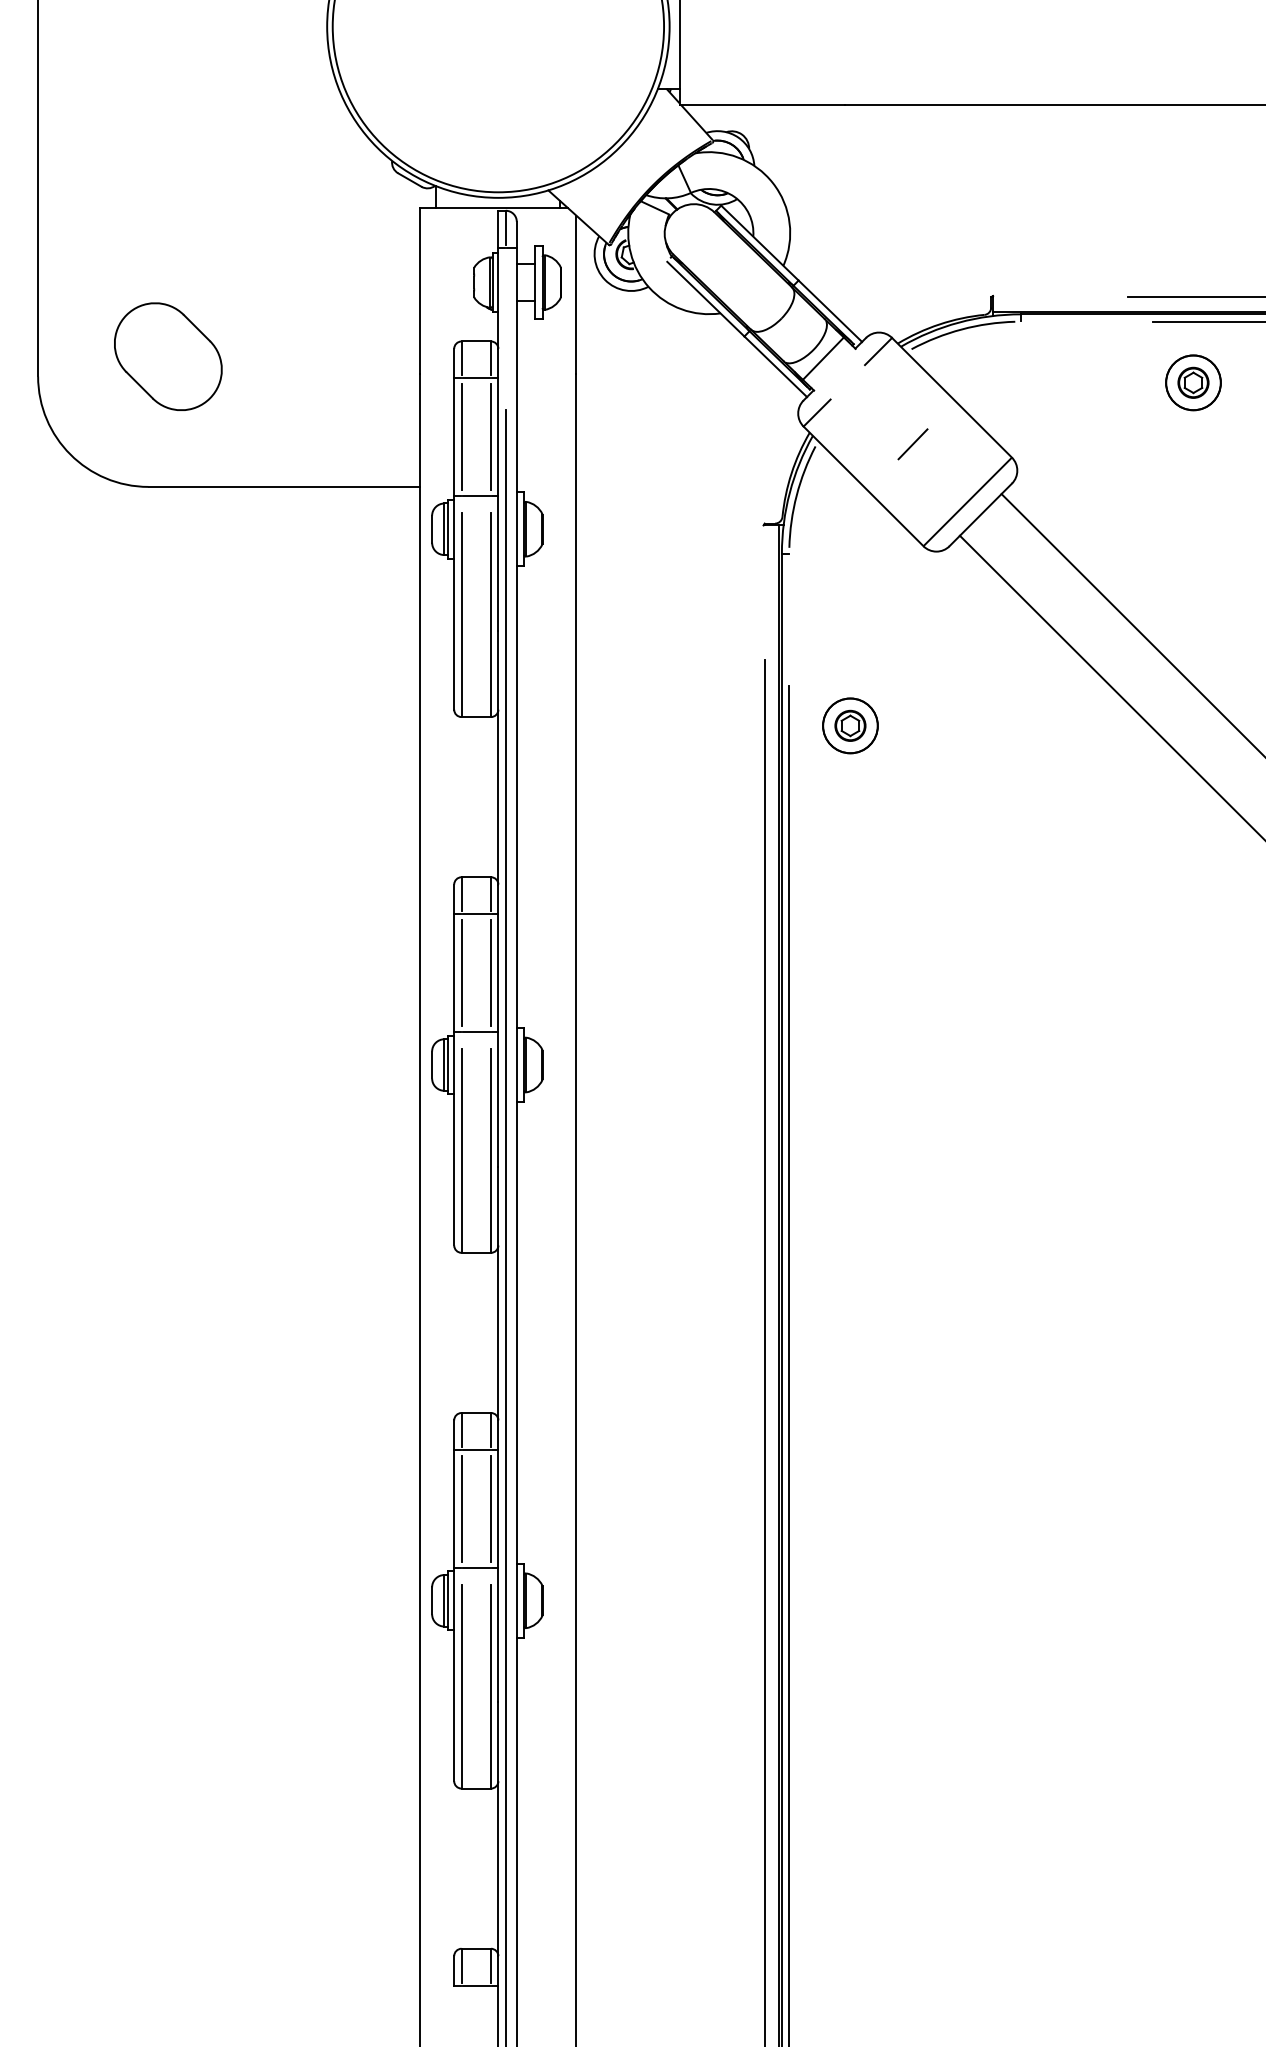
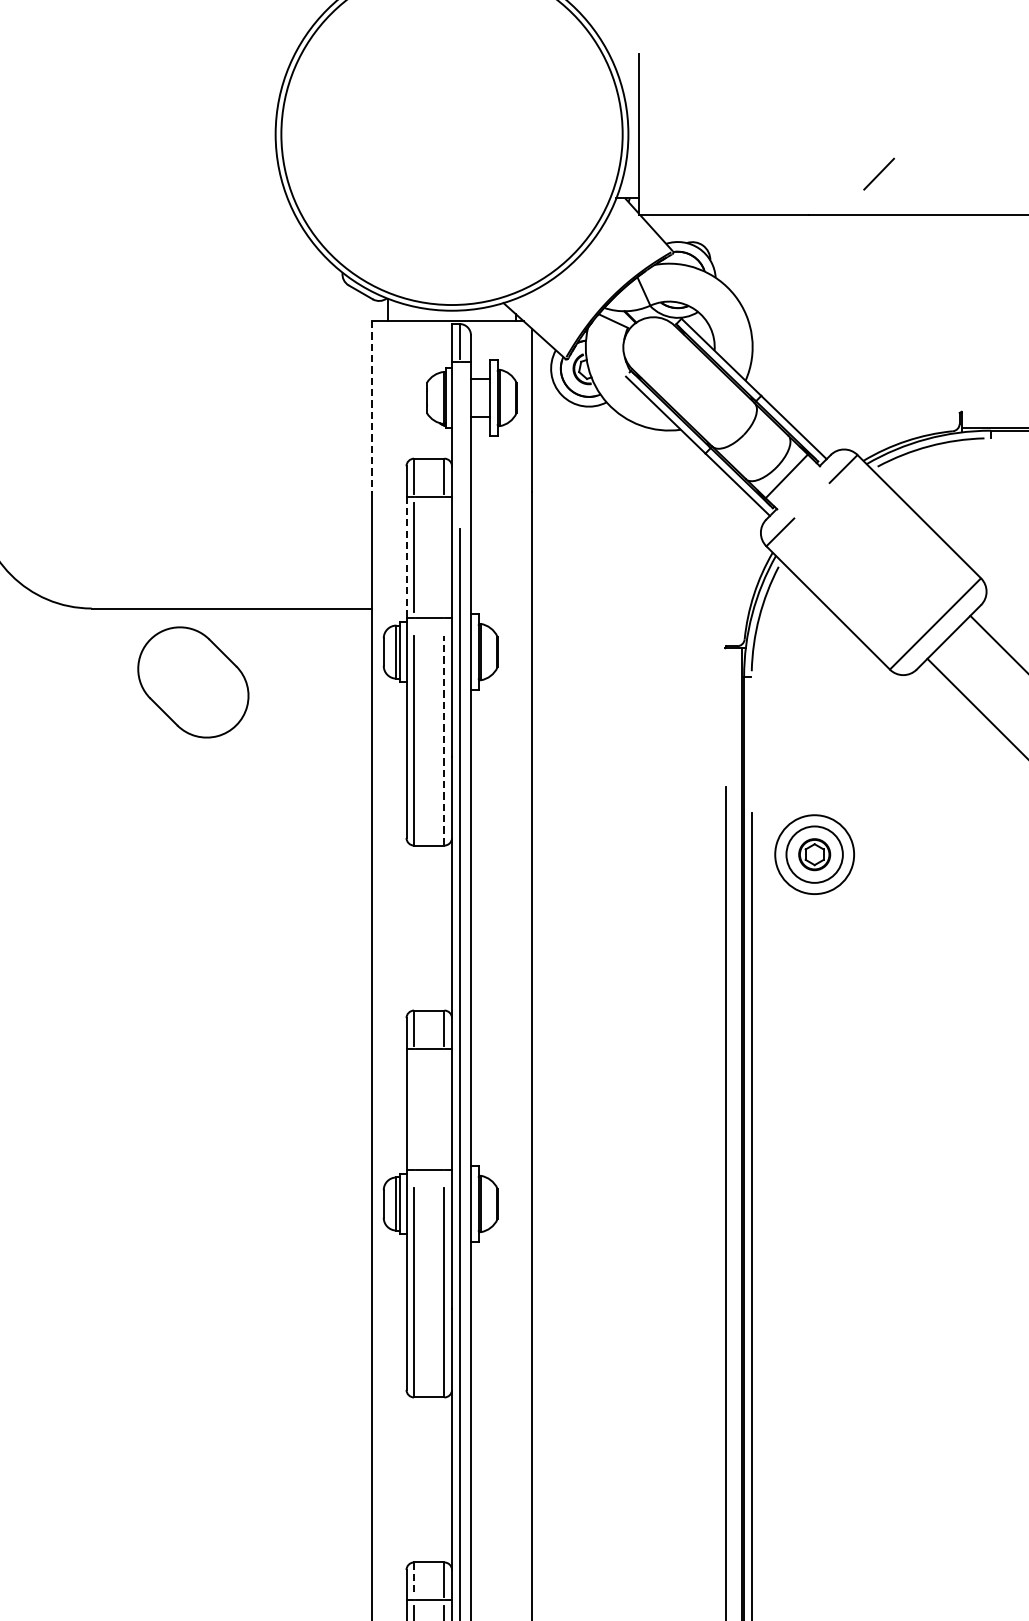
line: (420, 290) -> (371, 406), solid -> dashed
part: (168, 356) -> (193, 682), moved
line: (454, 437) -> (406, 557), solid -> dashed
line: (491, 437) -> (444, 557), removed
line: (912, 444) -> (878, 174), moved
line: (491, 614) -> (444, 739), solid -> dashed
circle: (850, 725) -> (814, 854), size x1.4
line: (461, 972) -> (414, 1108), removed
line: (491, 972) -> (444, 1108), removed
line: (461, 1430) -> (414, 1580), solid -> dashed

